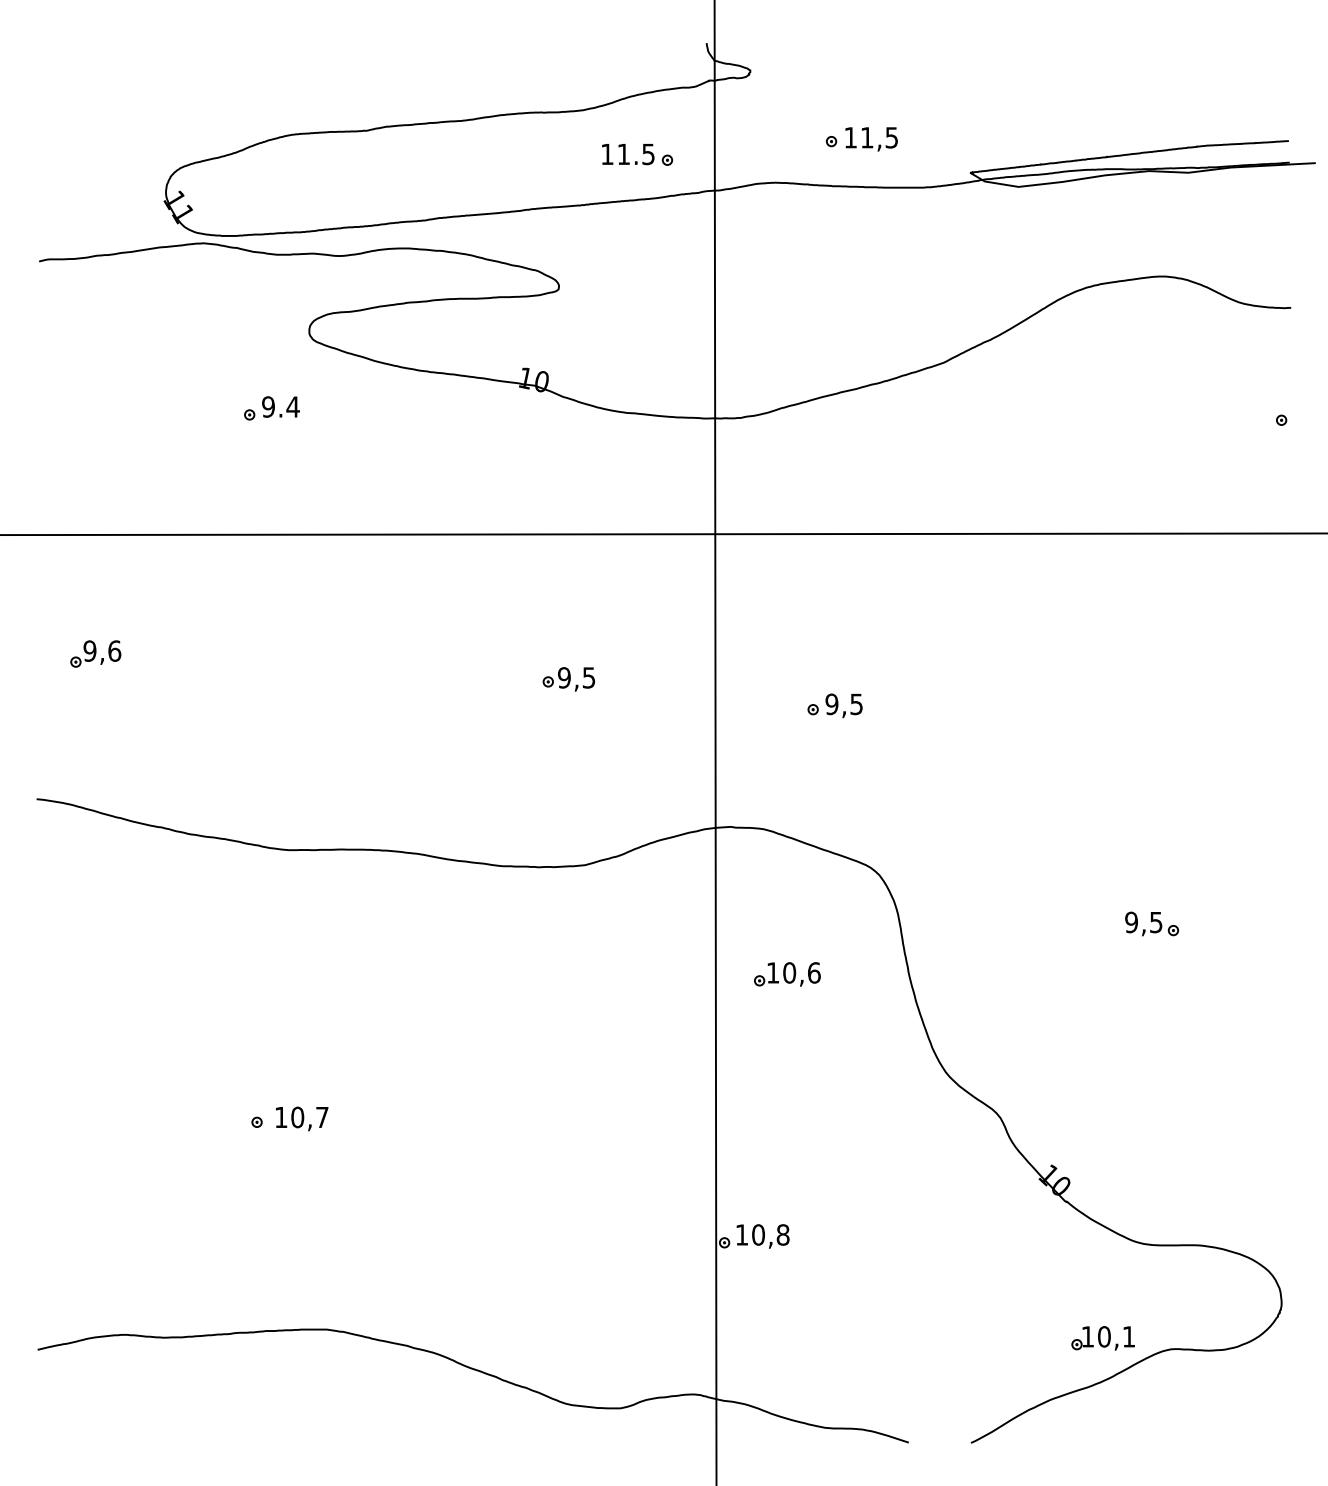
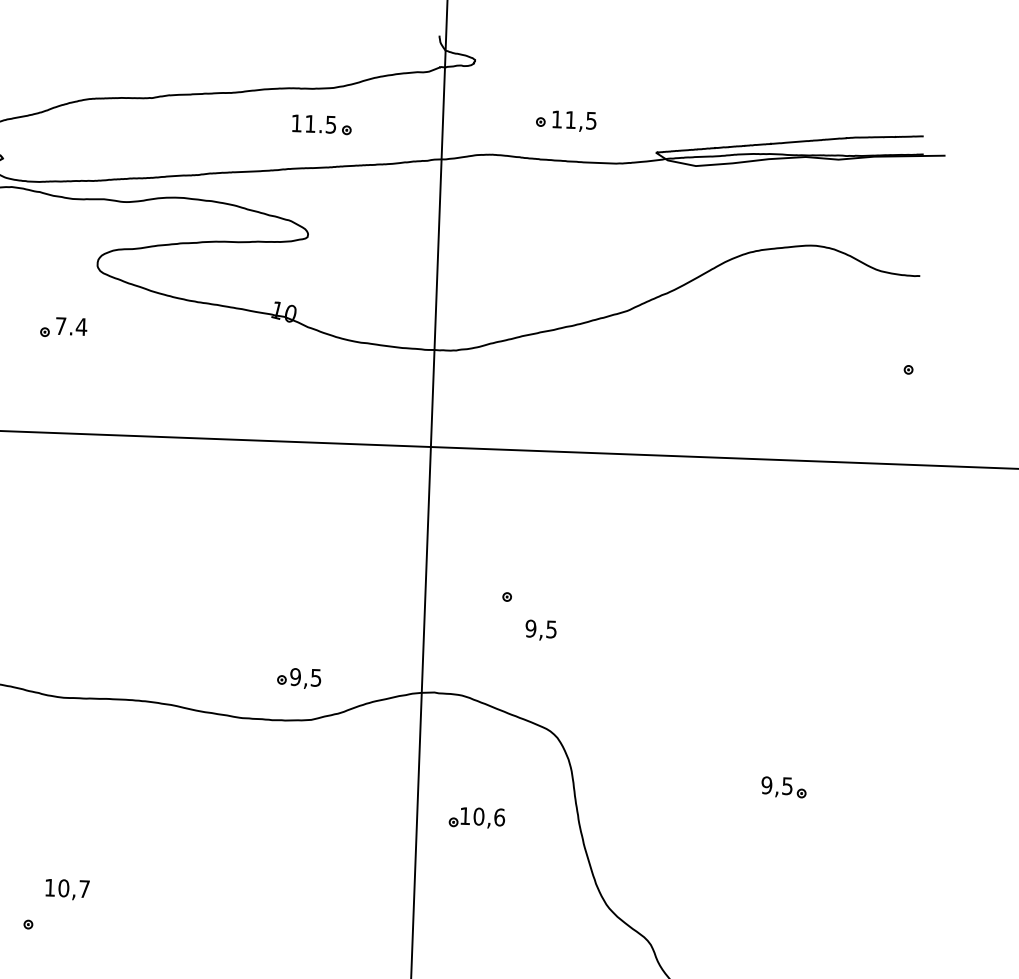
part: (637, 154) -> (321, 124), moved
text: (268, 406) -> (61, 325), 9.4 -> 7.4
part: (568, 679) -> (298, 678), moved
text: (843, 705) -> (540, 630), moved
text: (302, 1118) -> (67, 889), moved

